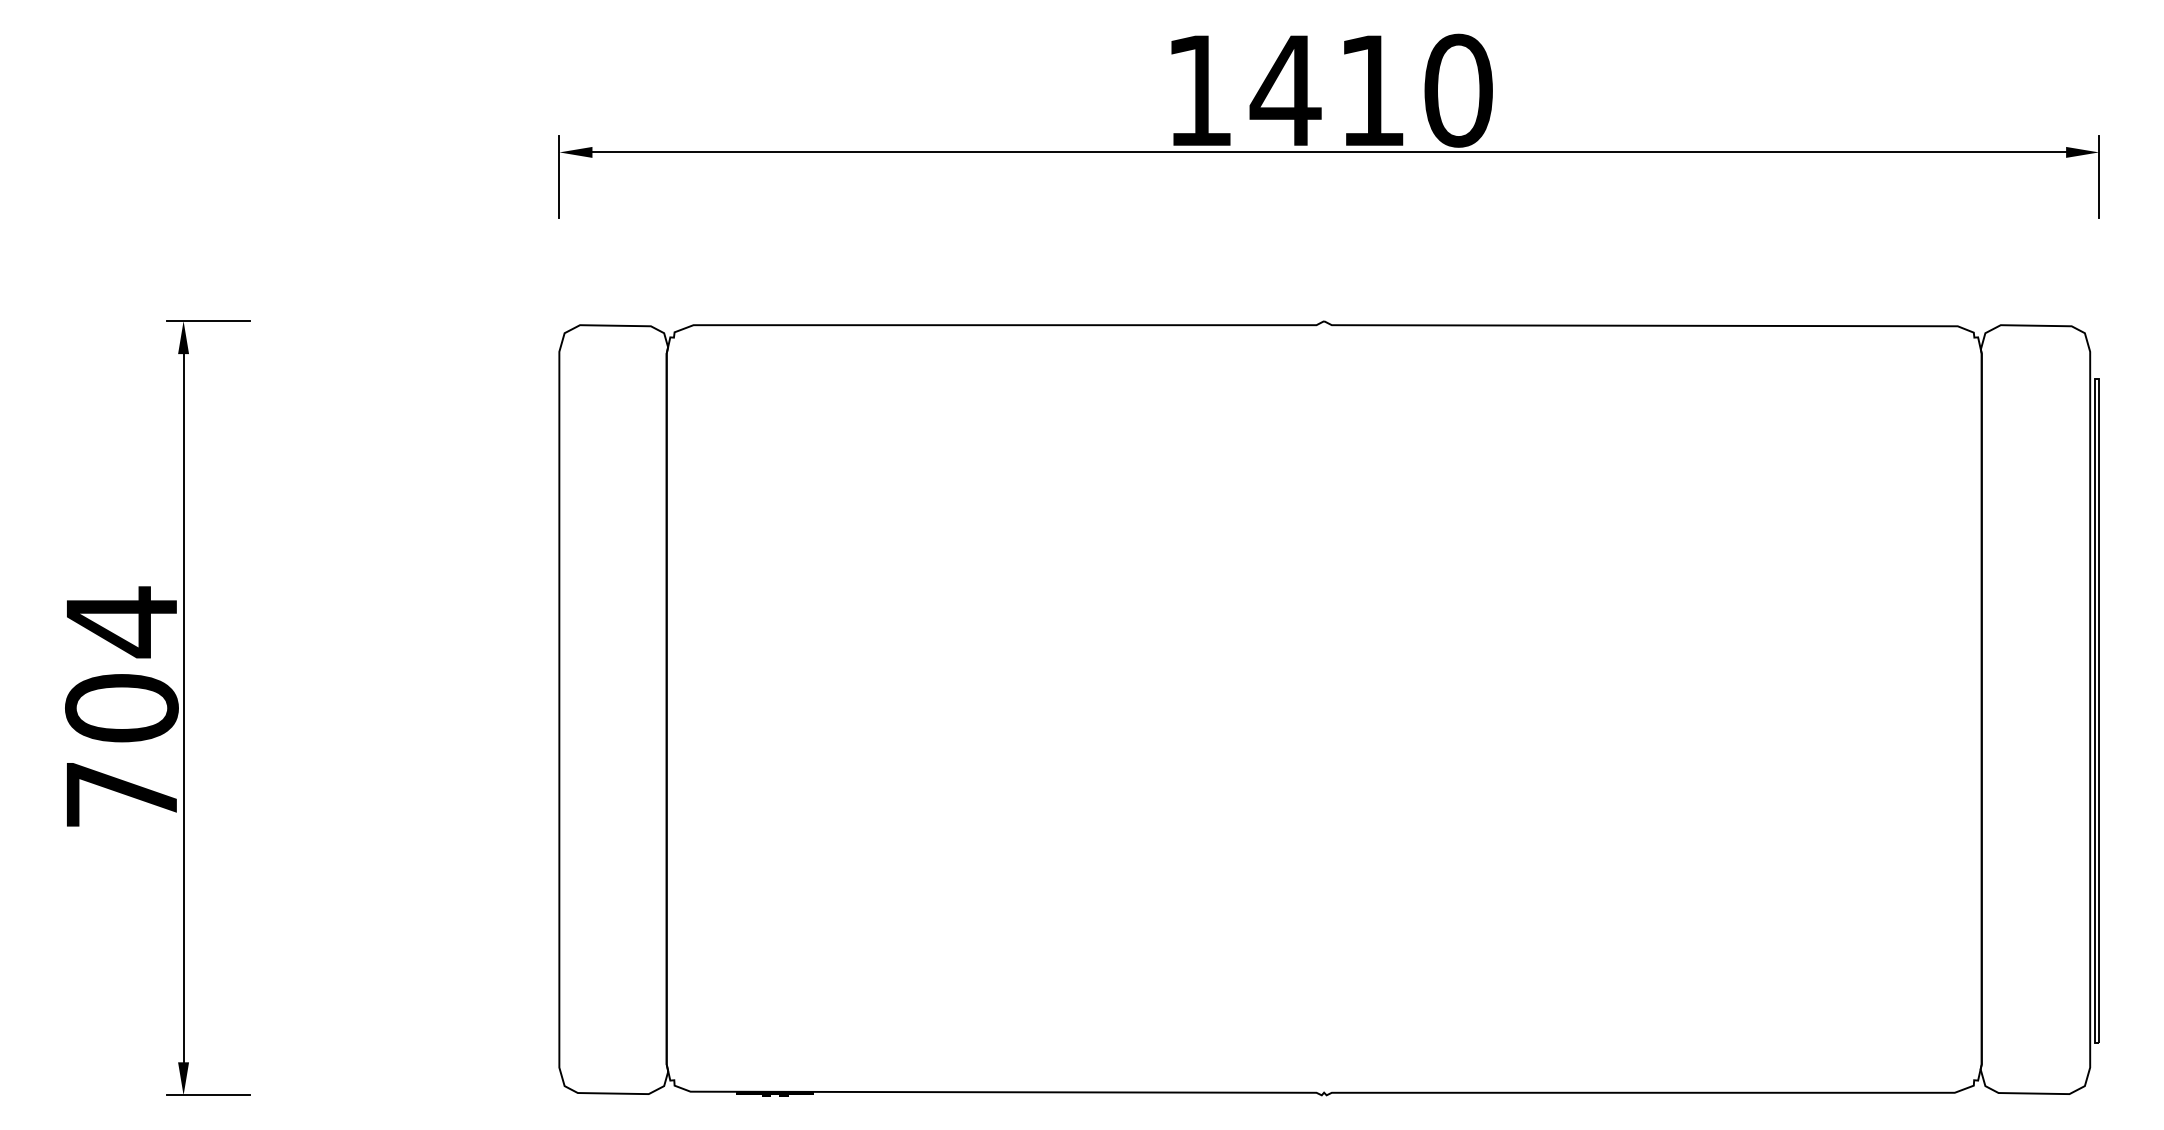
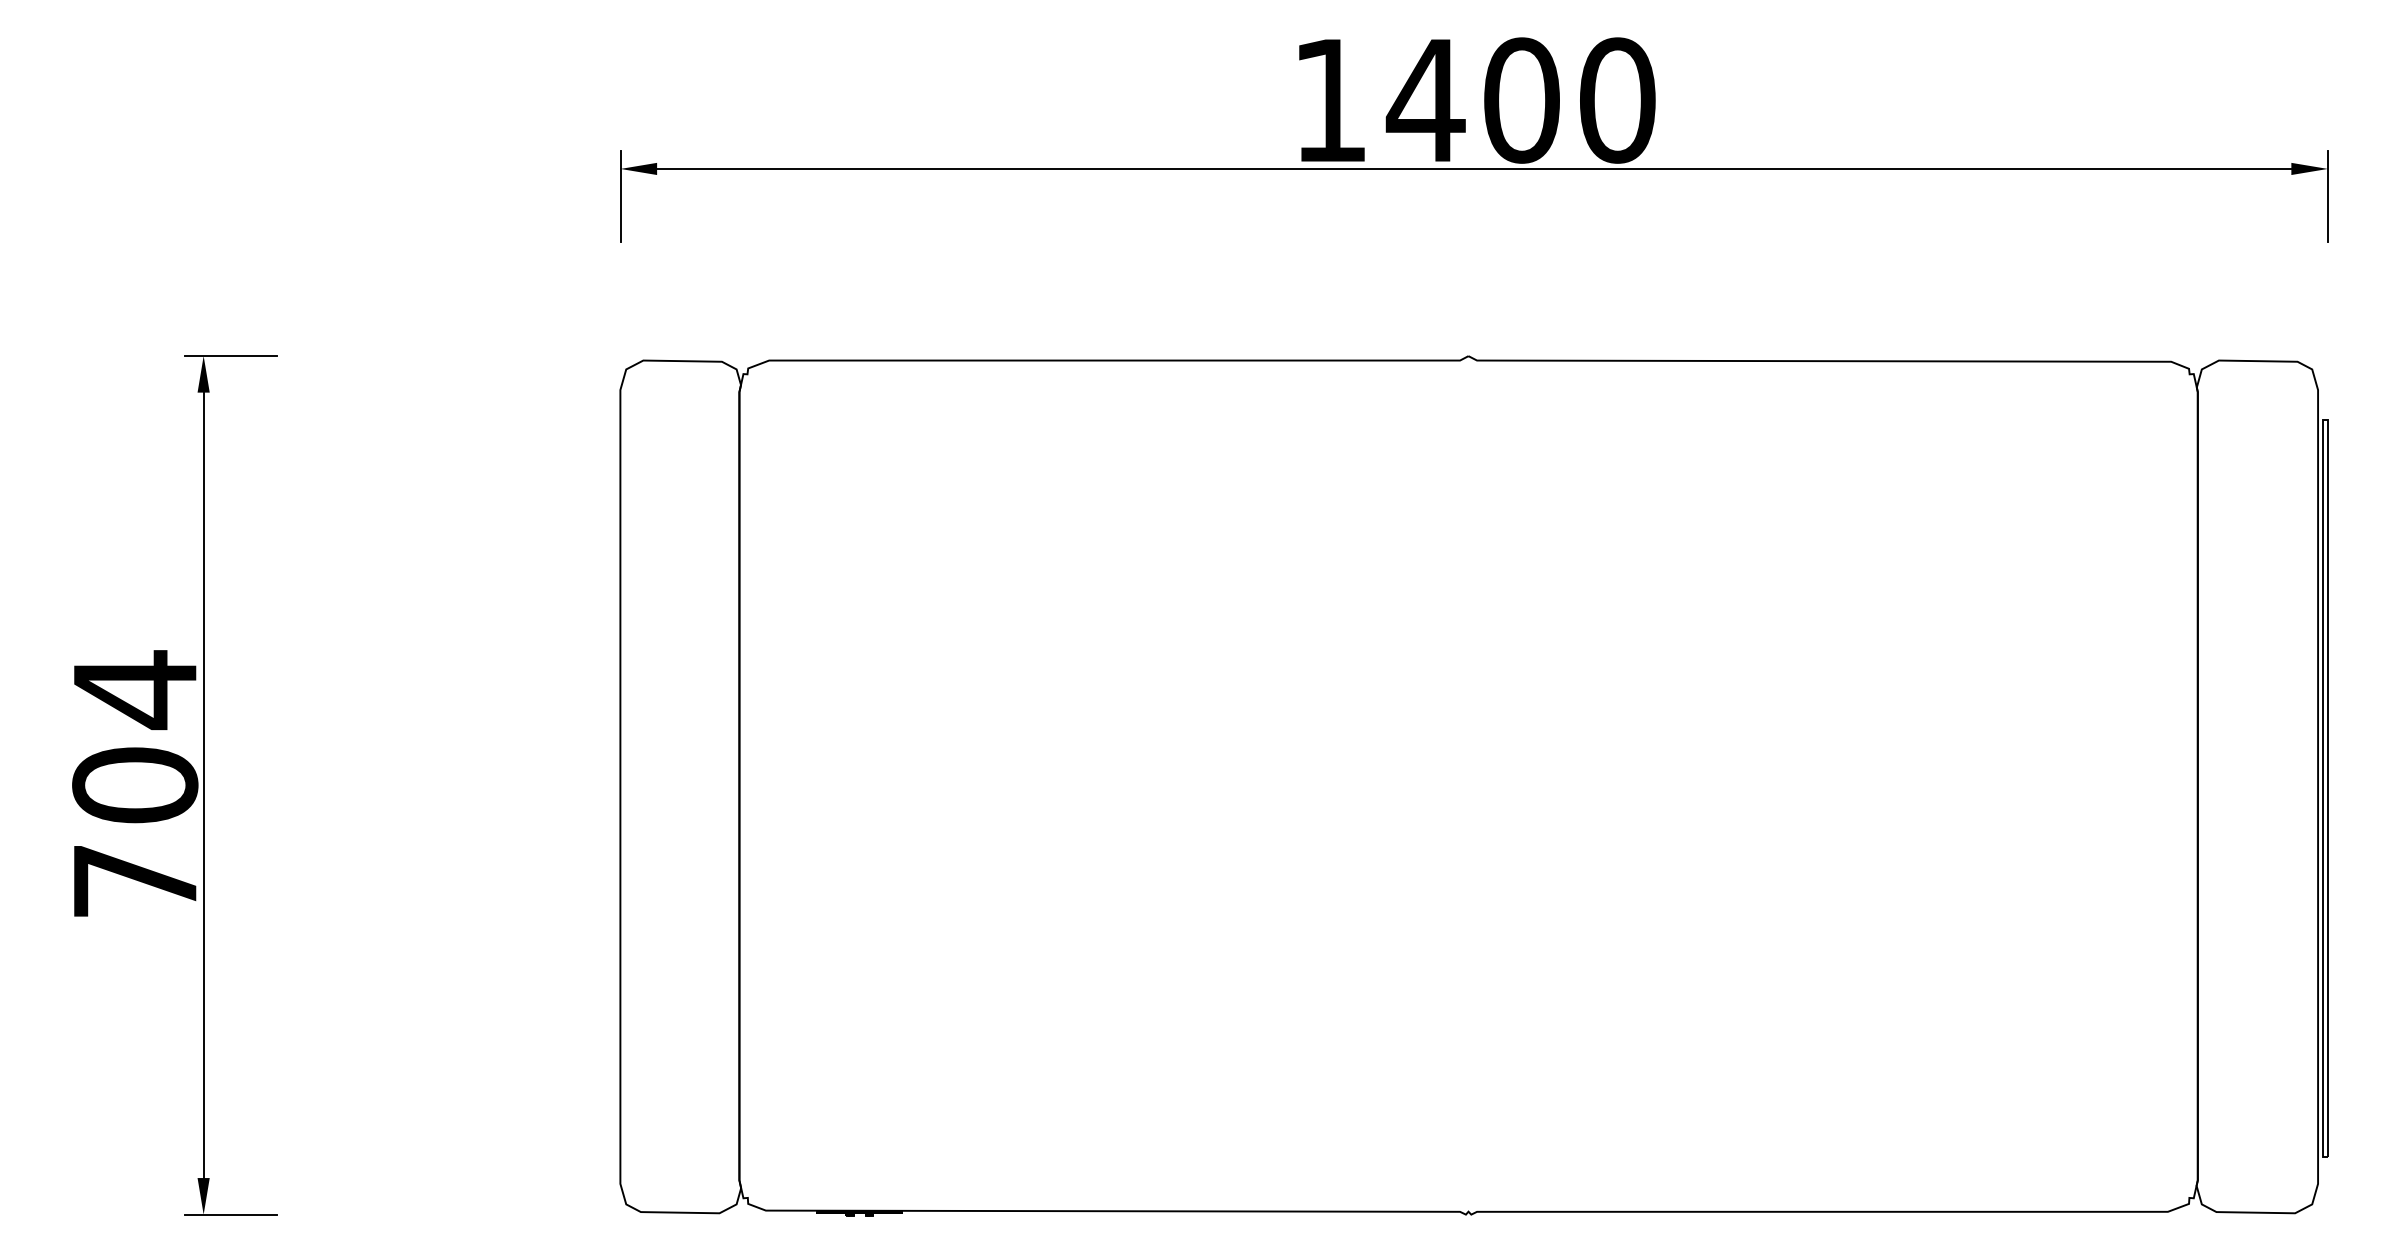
text: (1372, 90) -> (1522, 100), 1410 -> 1400

